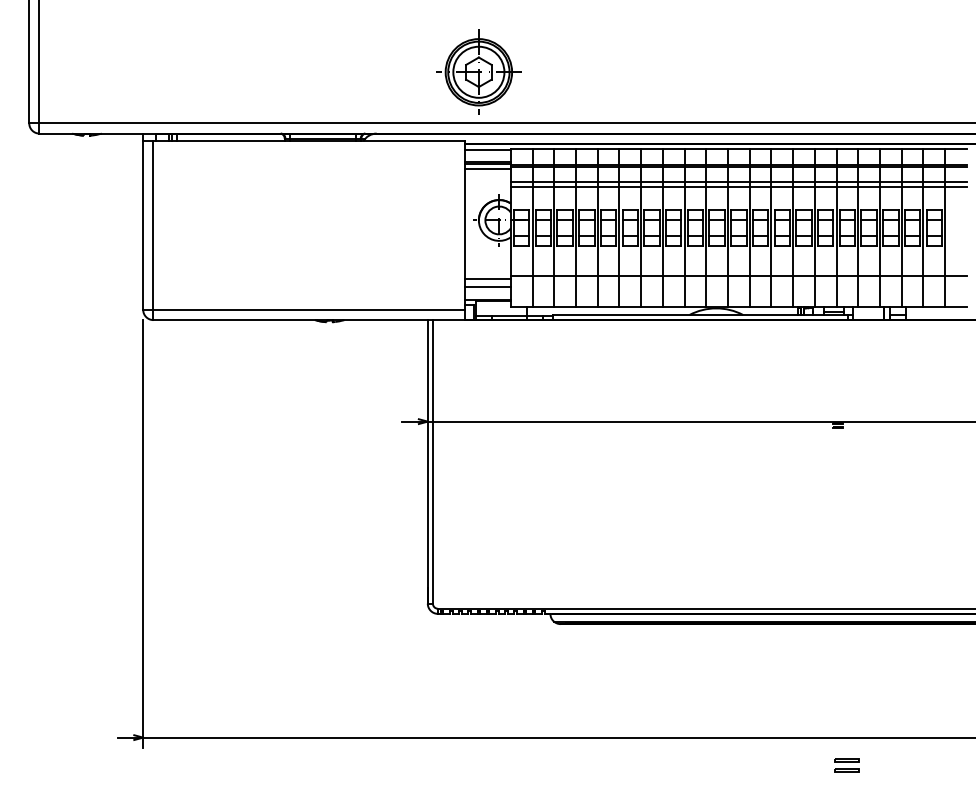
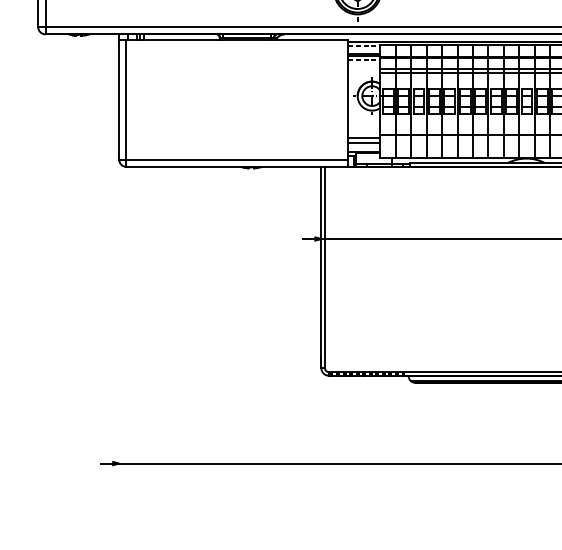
line: (487, 149) -> (363, 45), solid -> dashed
line: (487, 169) -> (363, 59), solid -> dashed
line: (143, 533) -> (119, 318), removed

